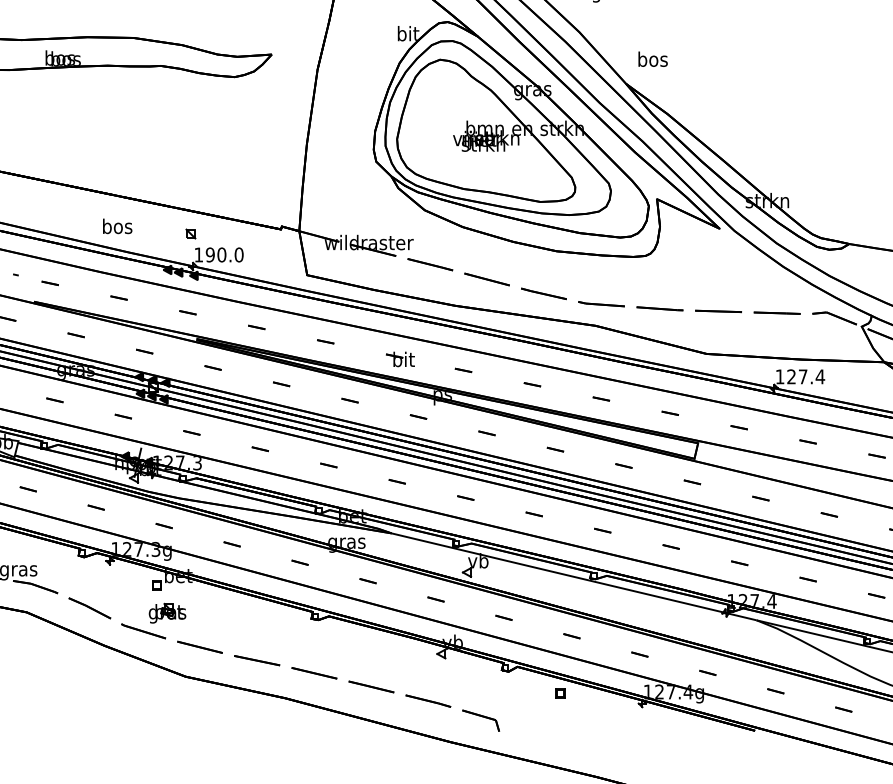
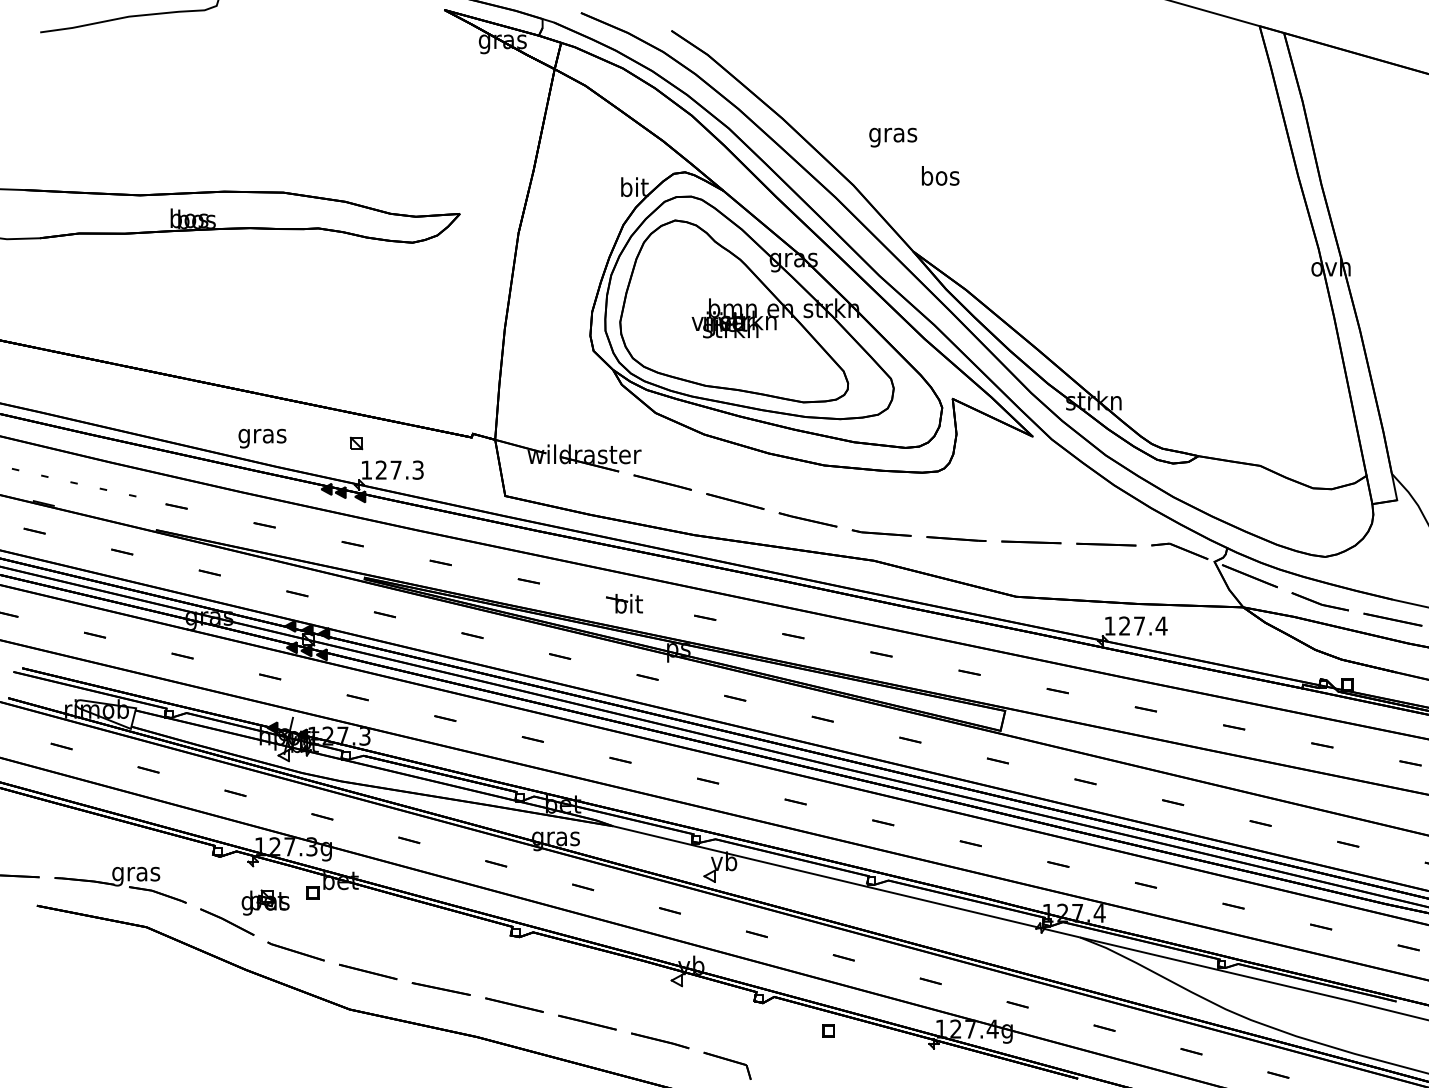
text: (652, 58) -> (940, 175), moved
text: (117, 227) -> (262, 435), bos -> gras
text: (224, 254) -> (399, 469), 190.0 -> 127.3
part: (167, 613) -> (265, 902), moved

